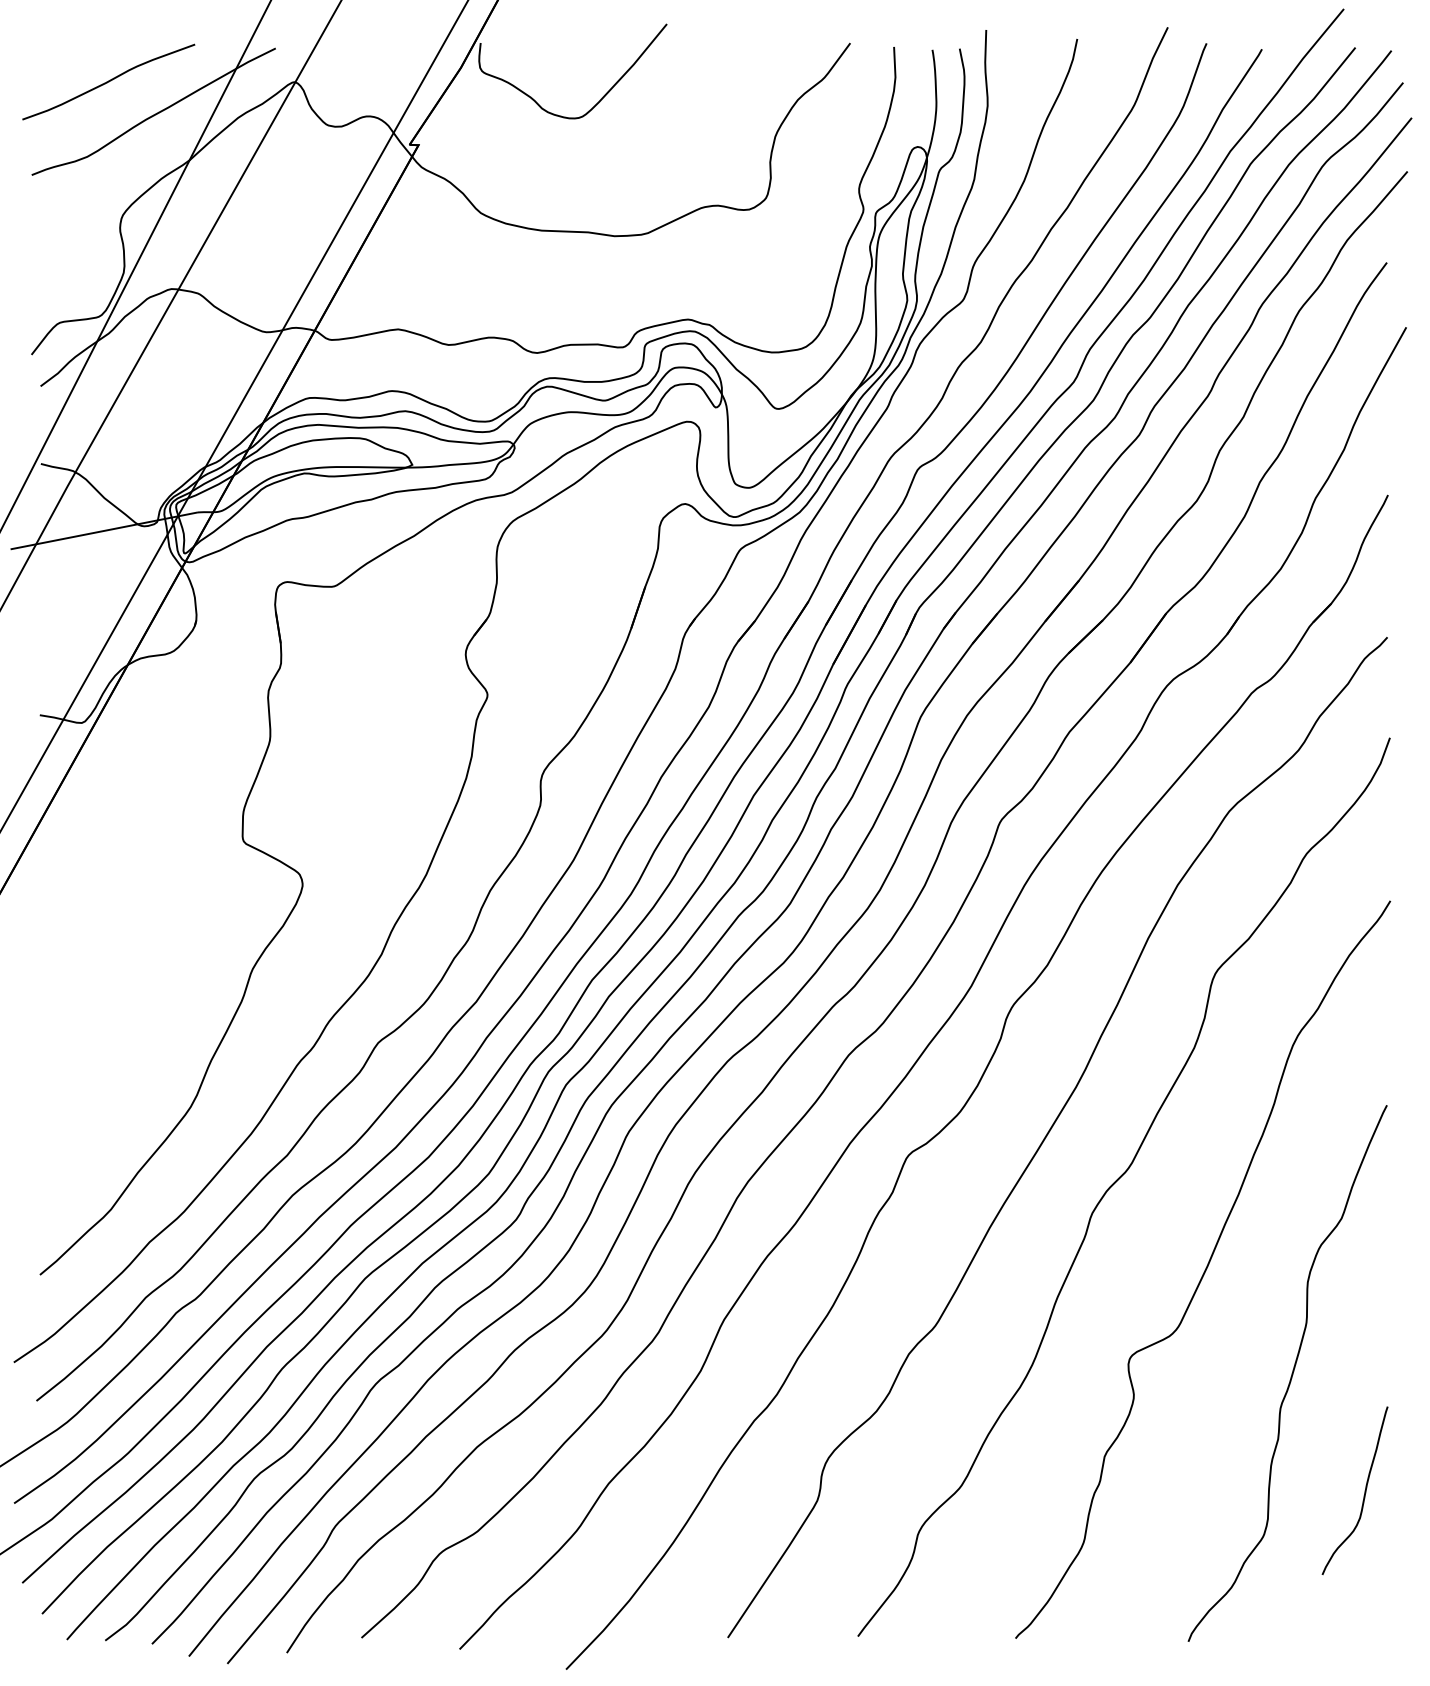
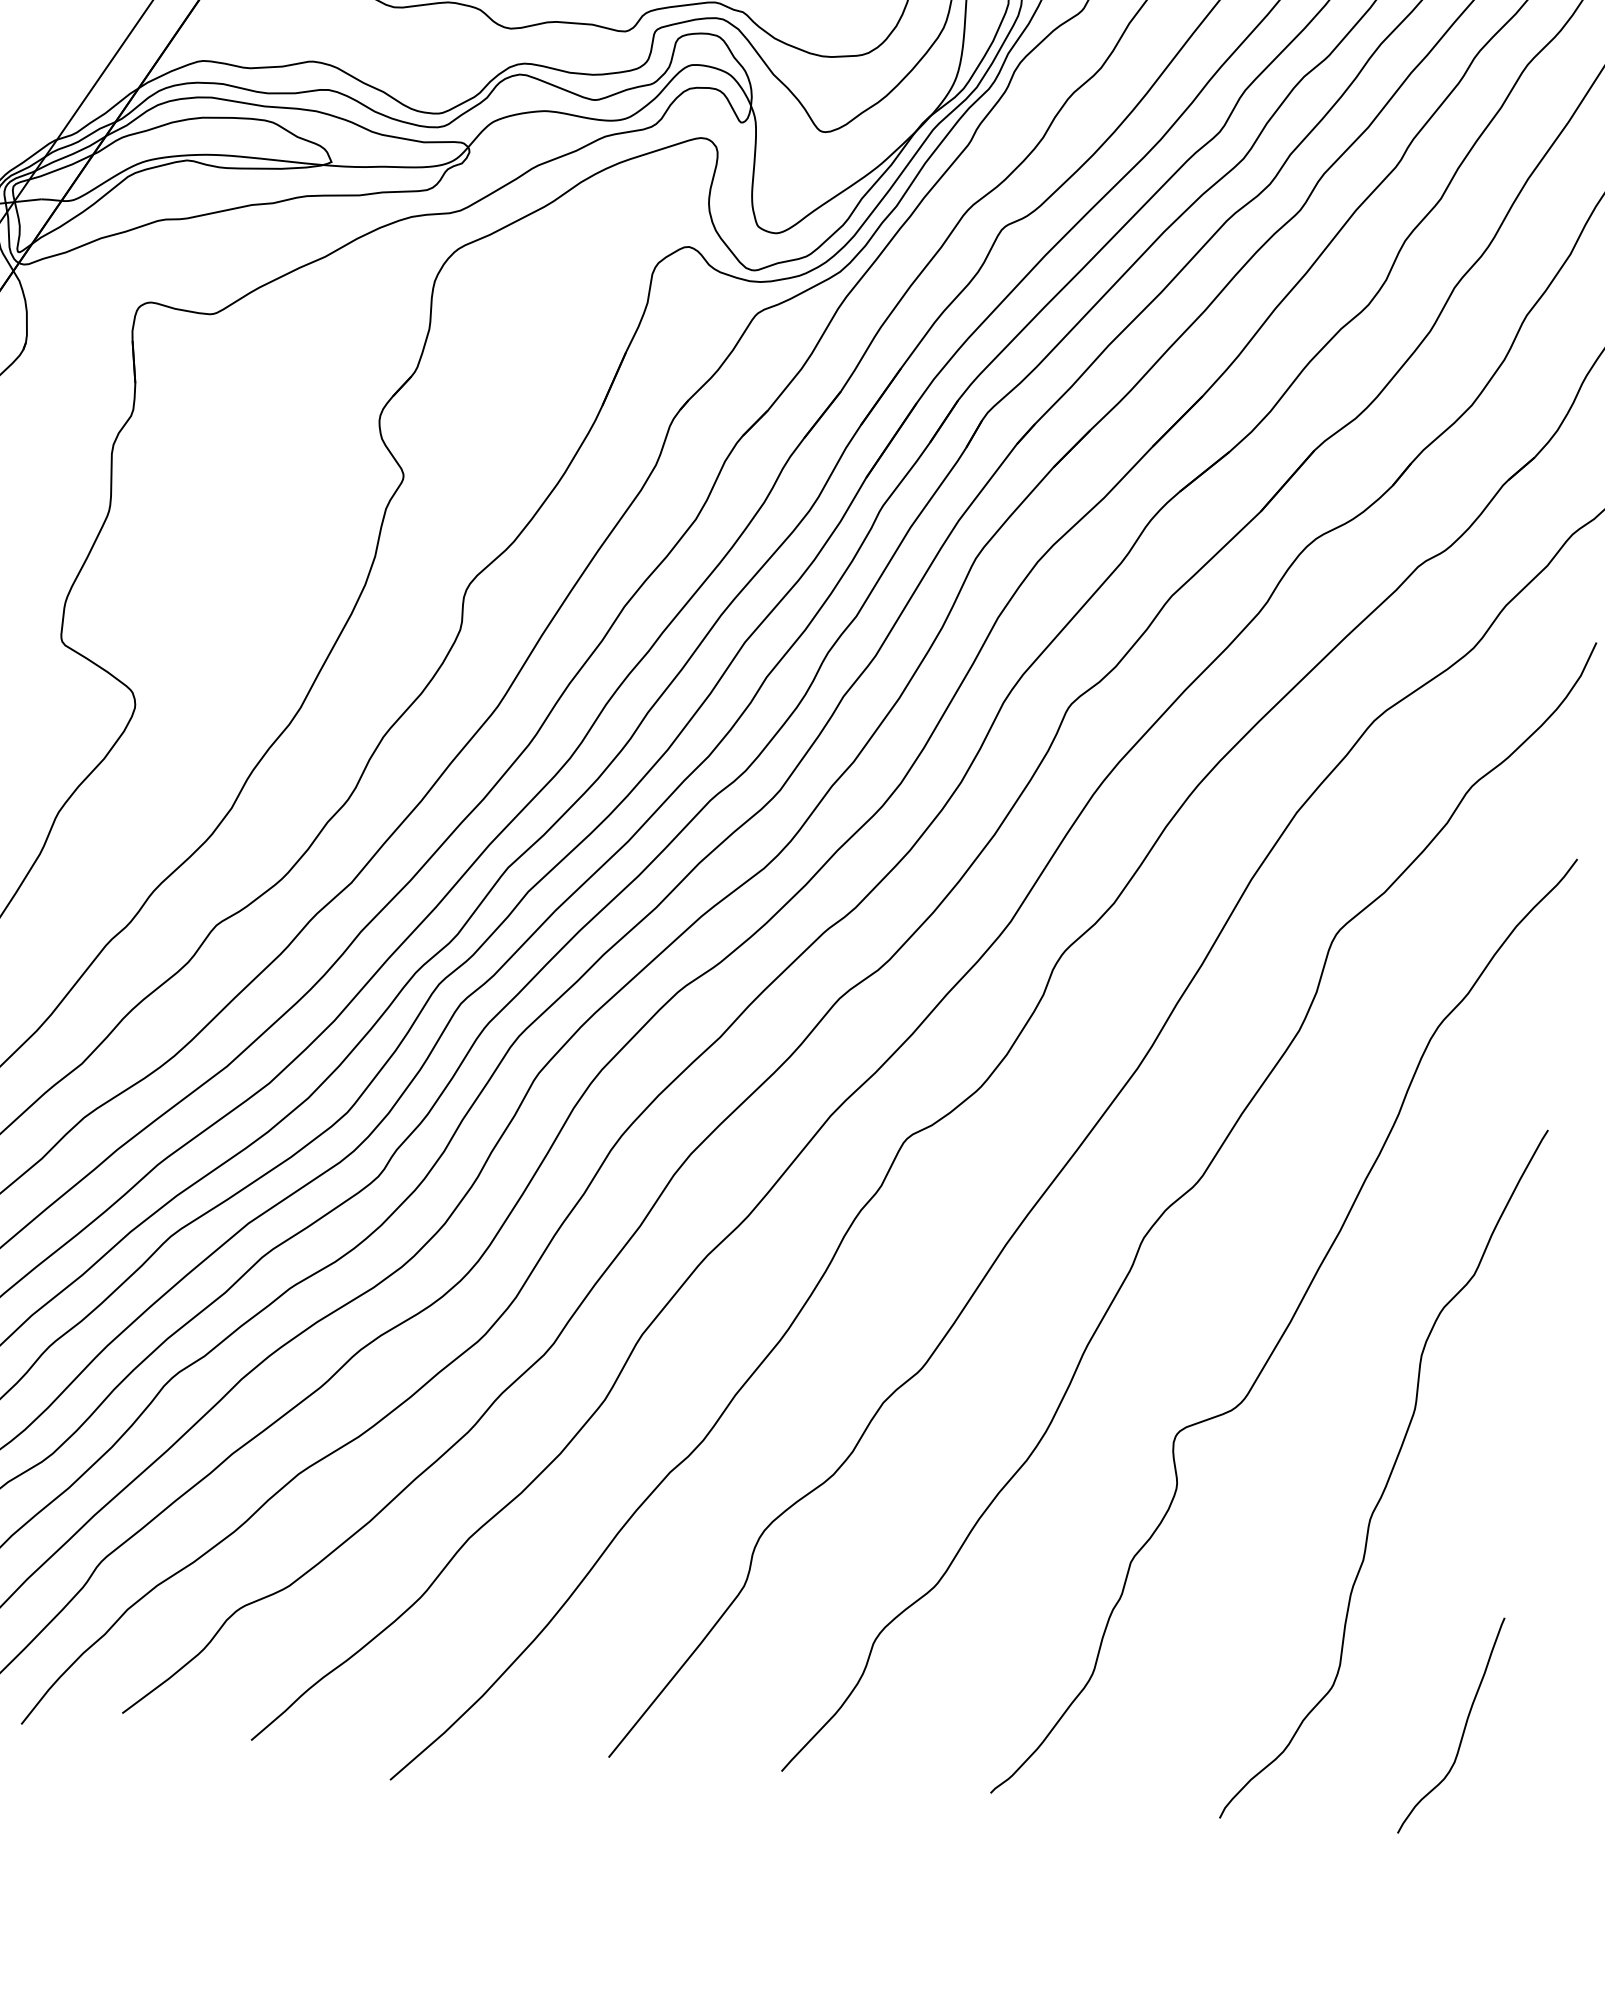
curve: (1364, 1490) -> (1463, 1726), moved

